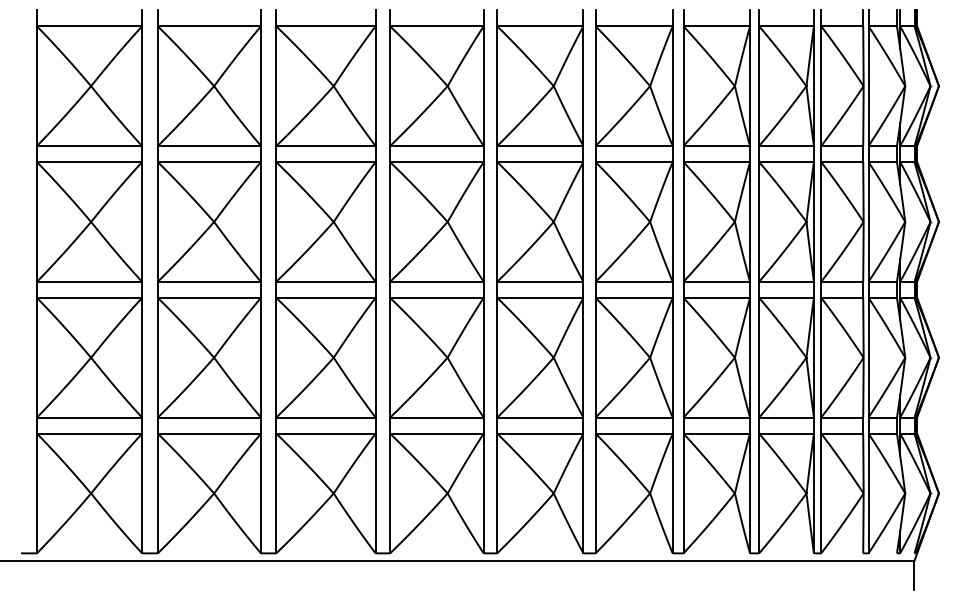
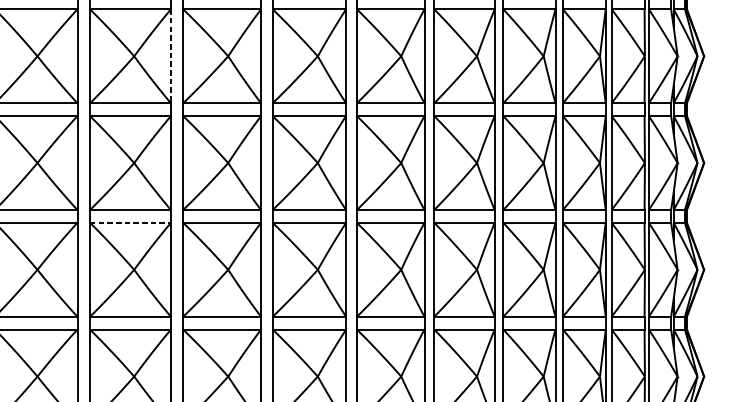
line: (260, 86) -> (170, 56), solid -> dashed
line: (209, 297) -> (130, 222), solid -> dashed

